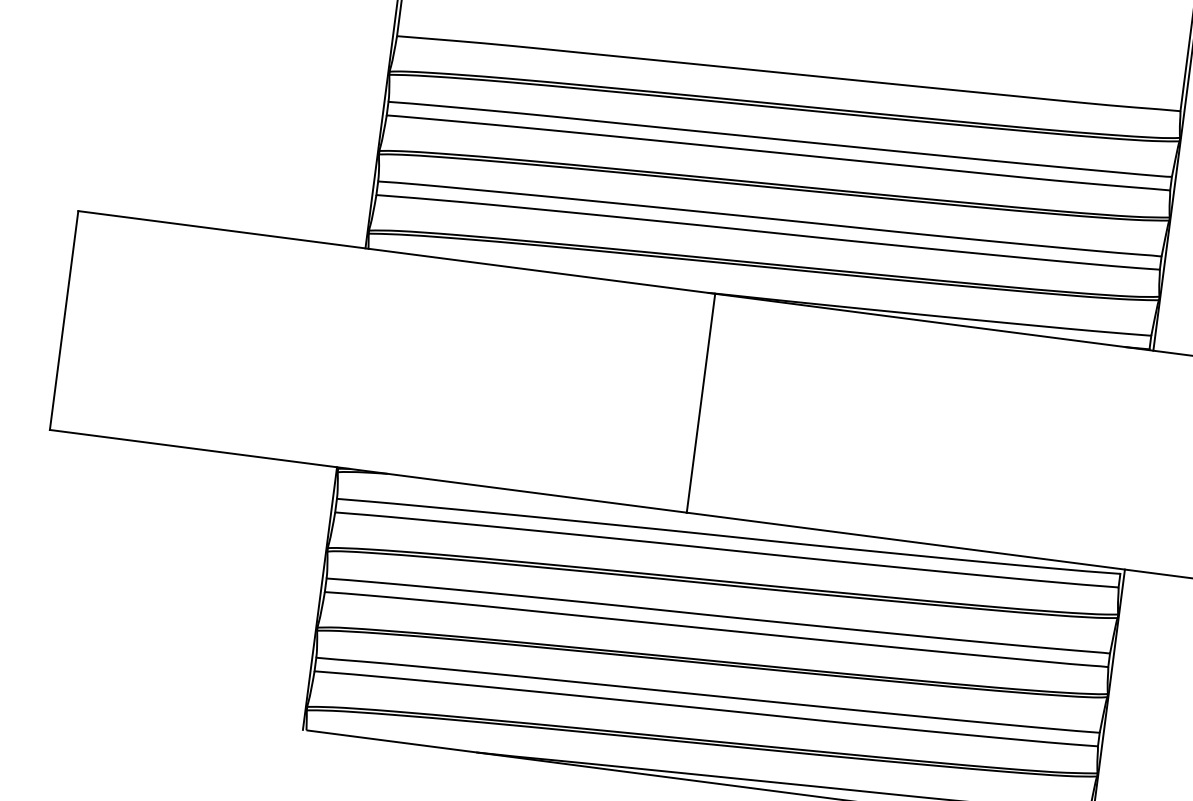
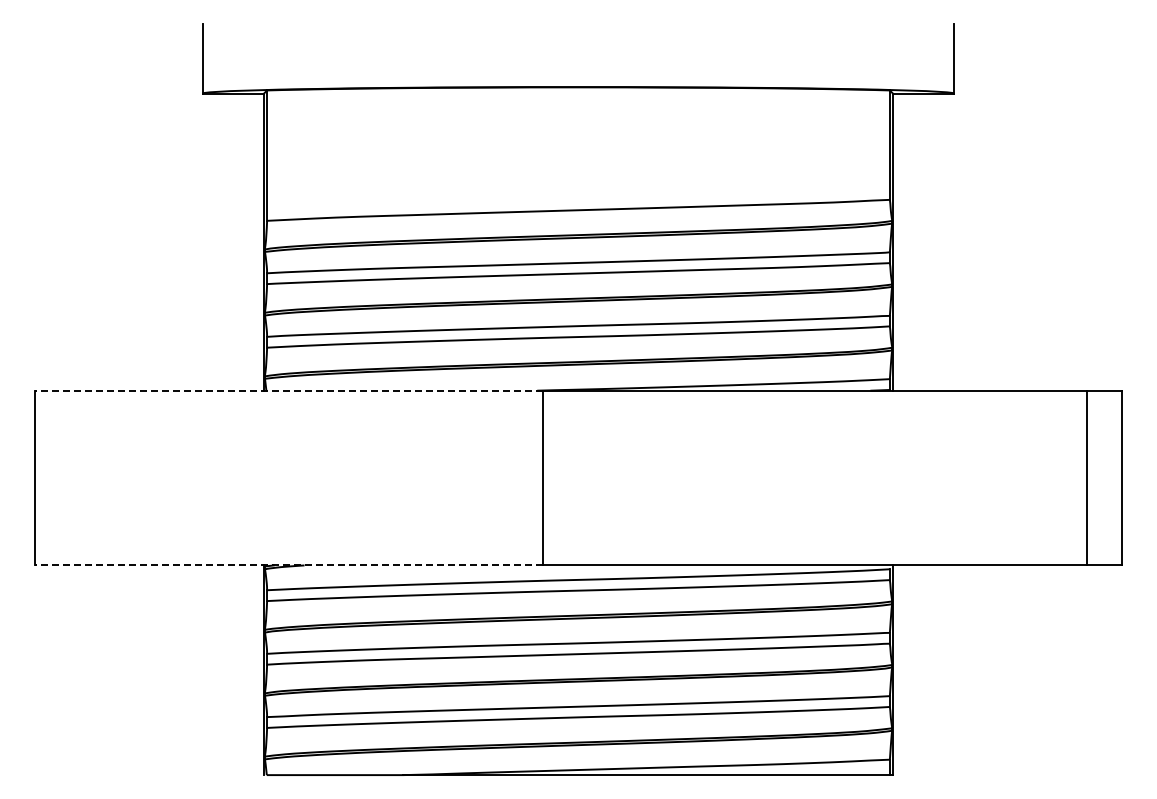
line: (396, 252) -> (288, 390), solid -> dashed
line: (367, 471) -> (288, 565), solid -> dashed

